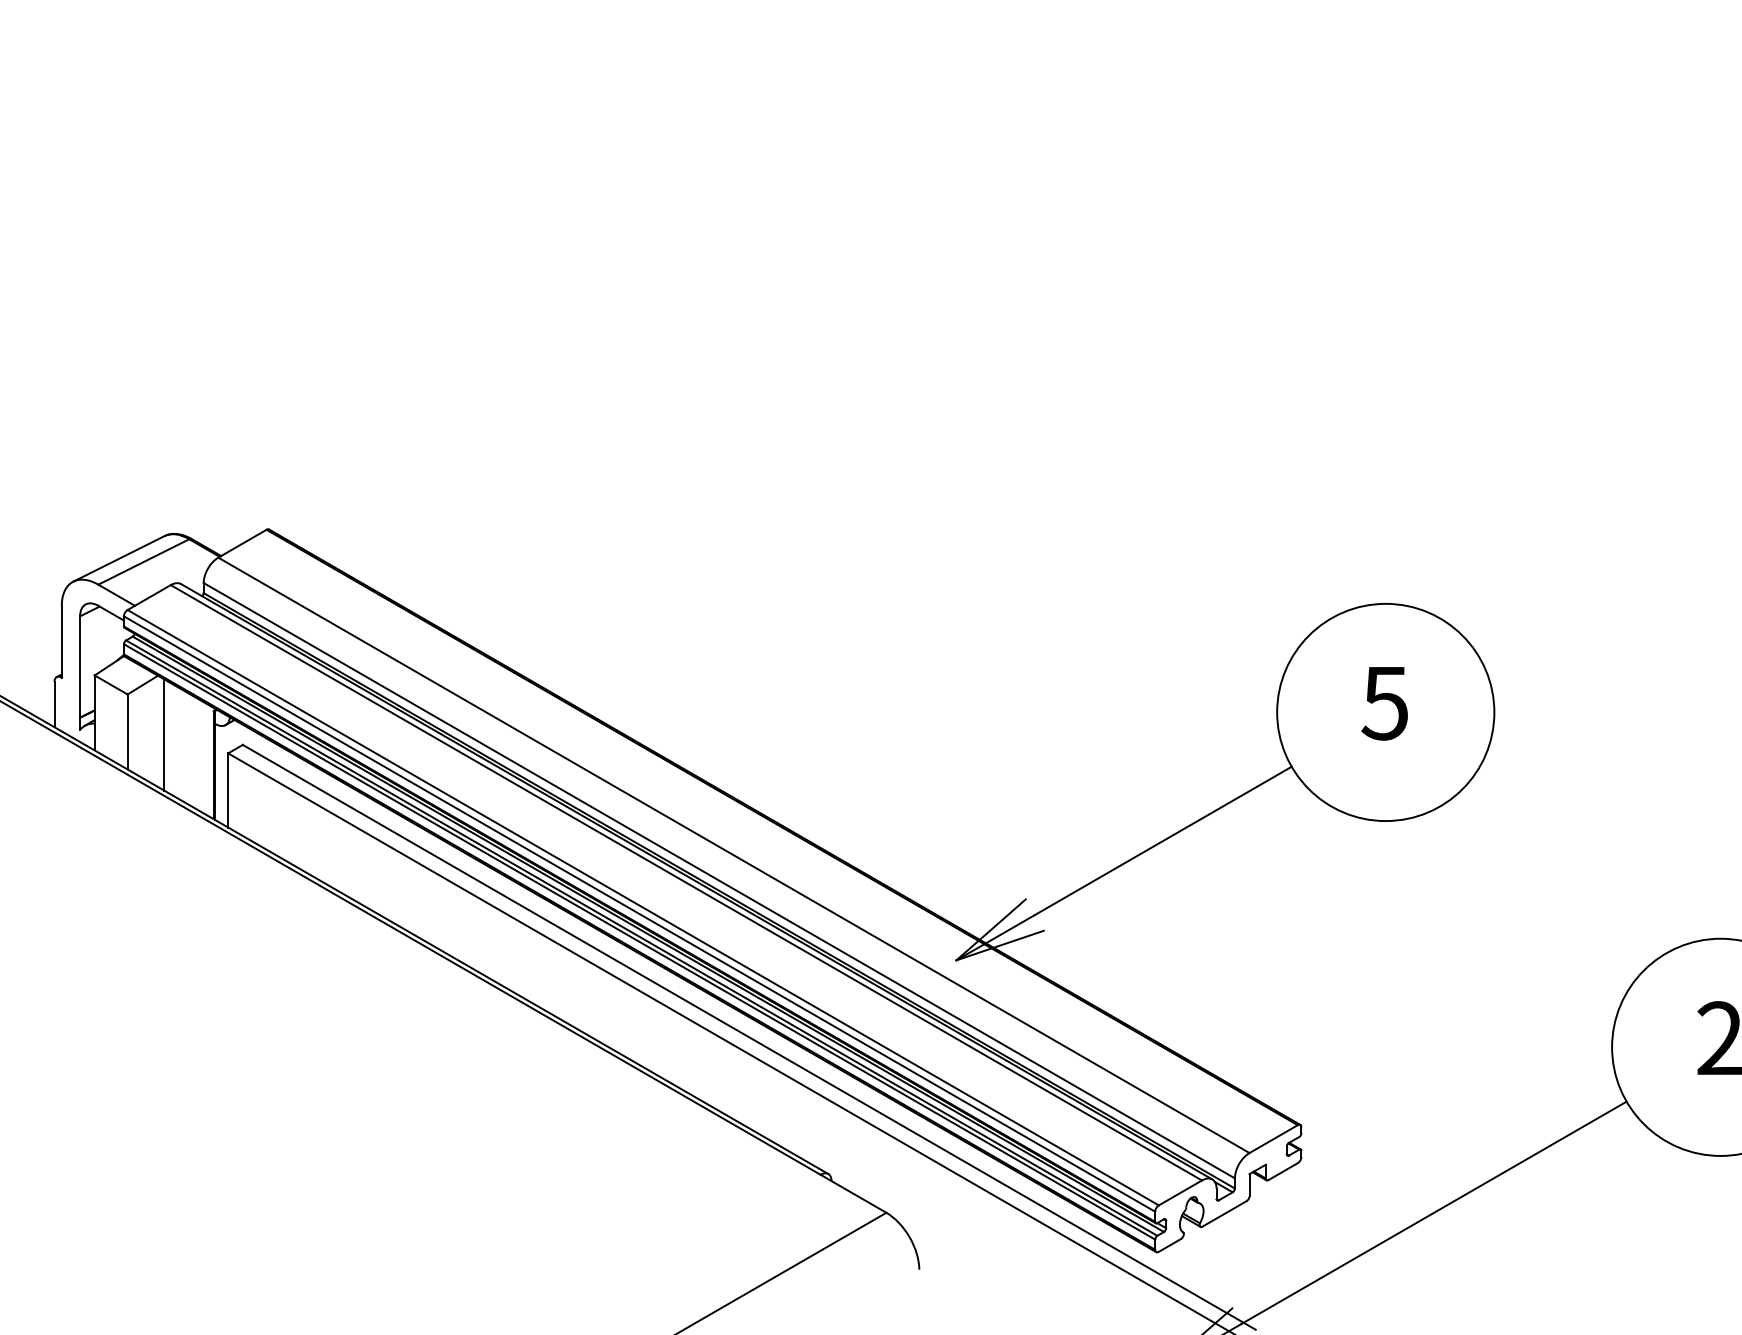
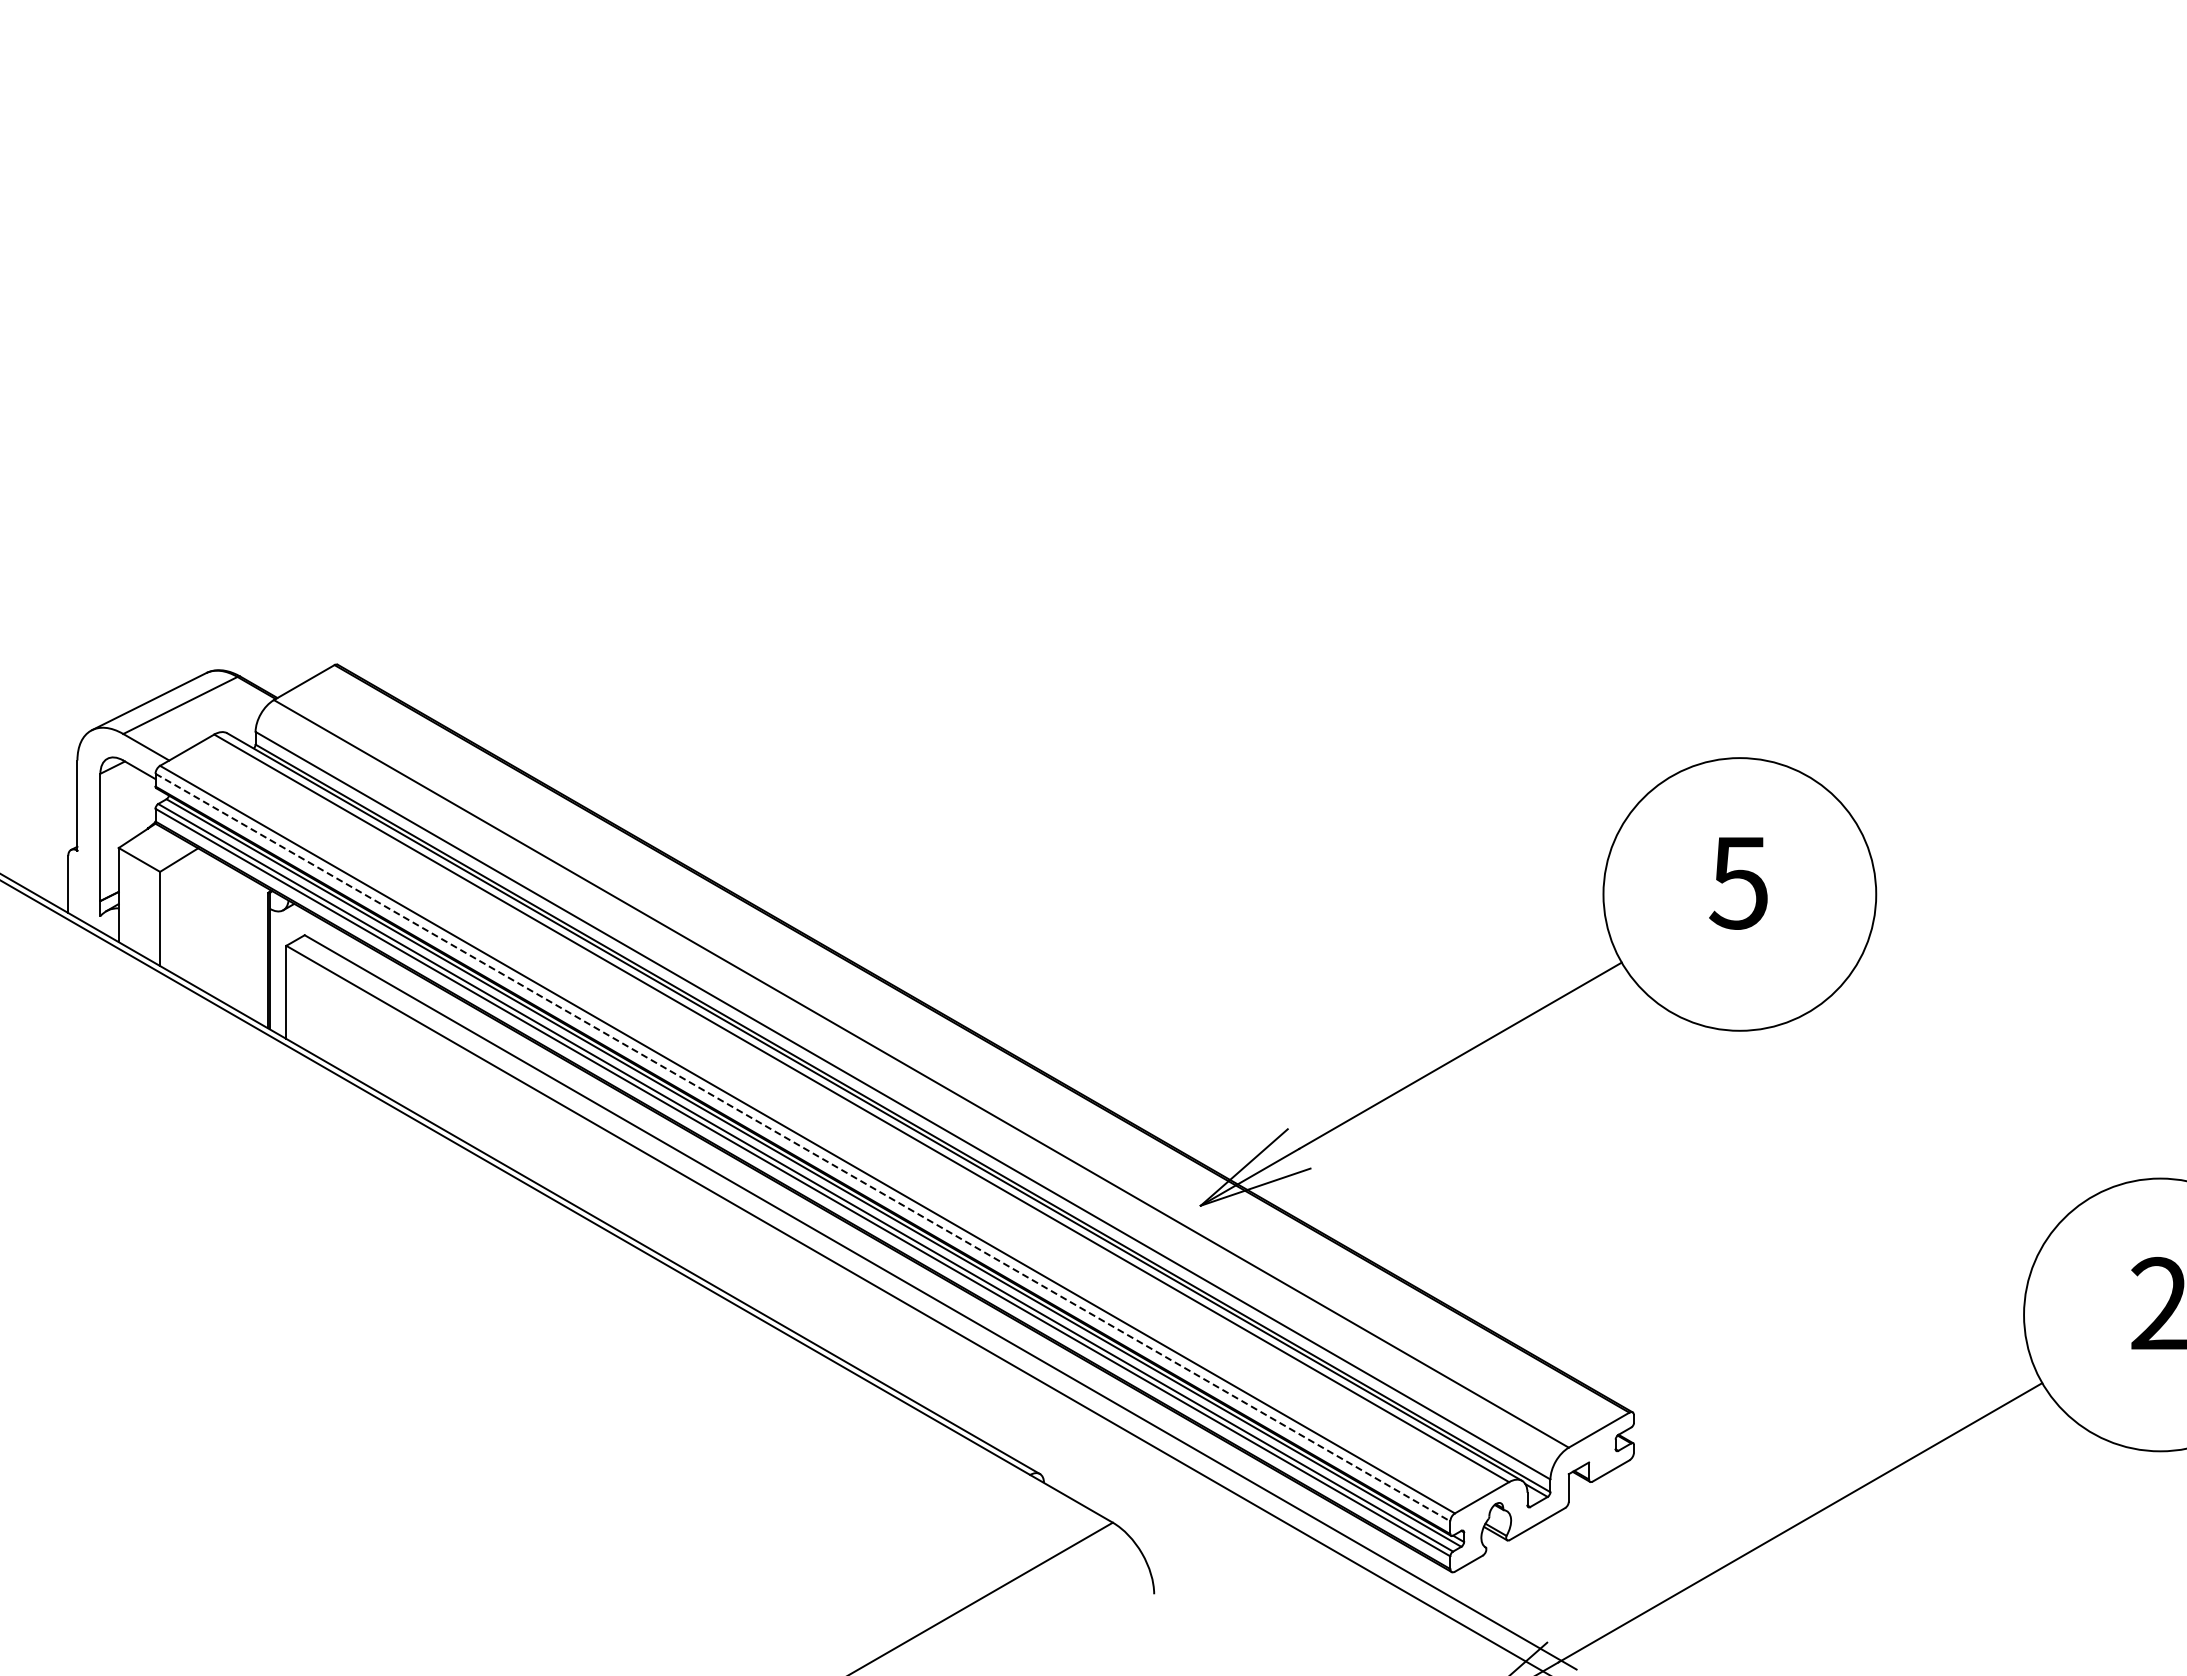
line: (164, 734) -> (206, 922), removed
line: (639, 913) -> (802, 1147), solid -> dashed

